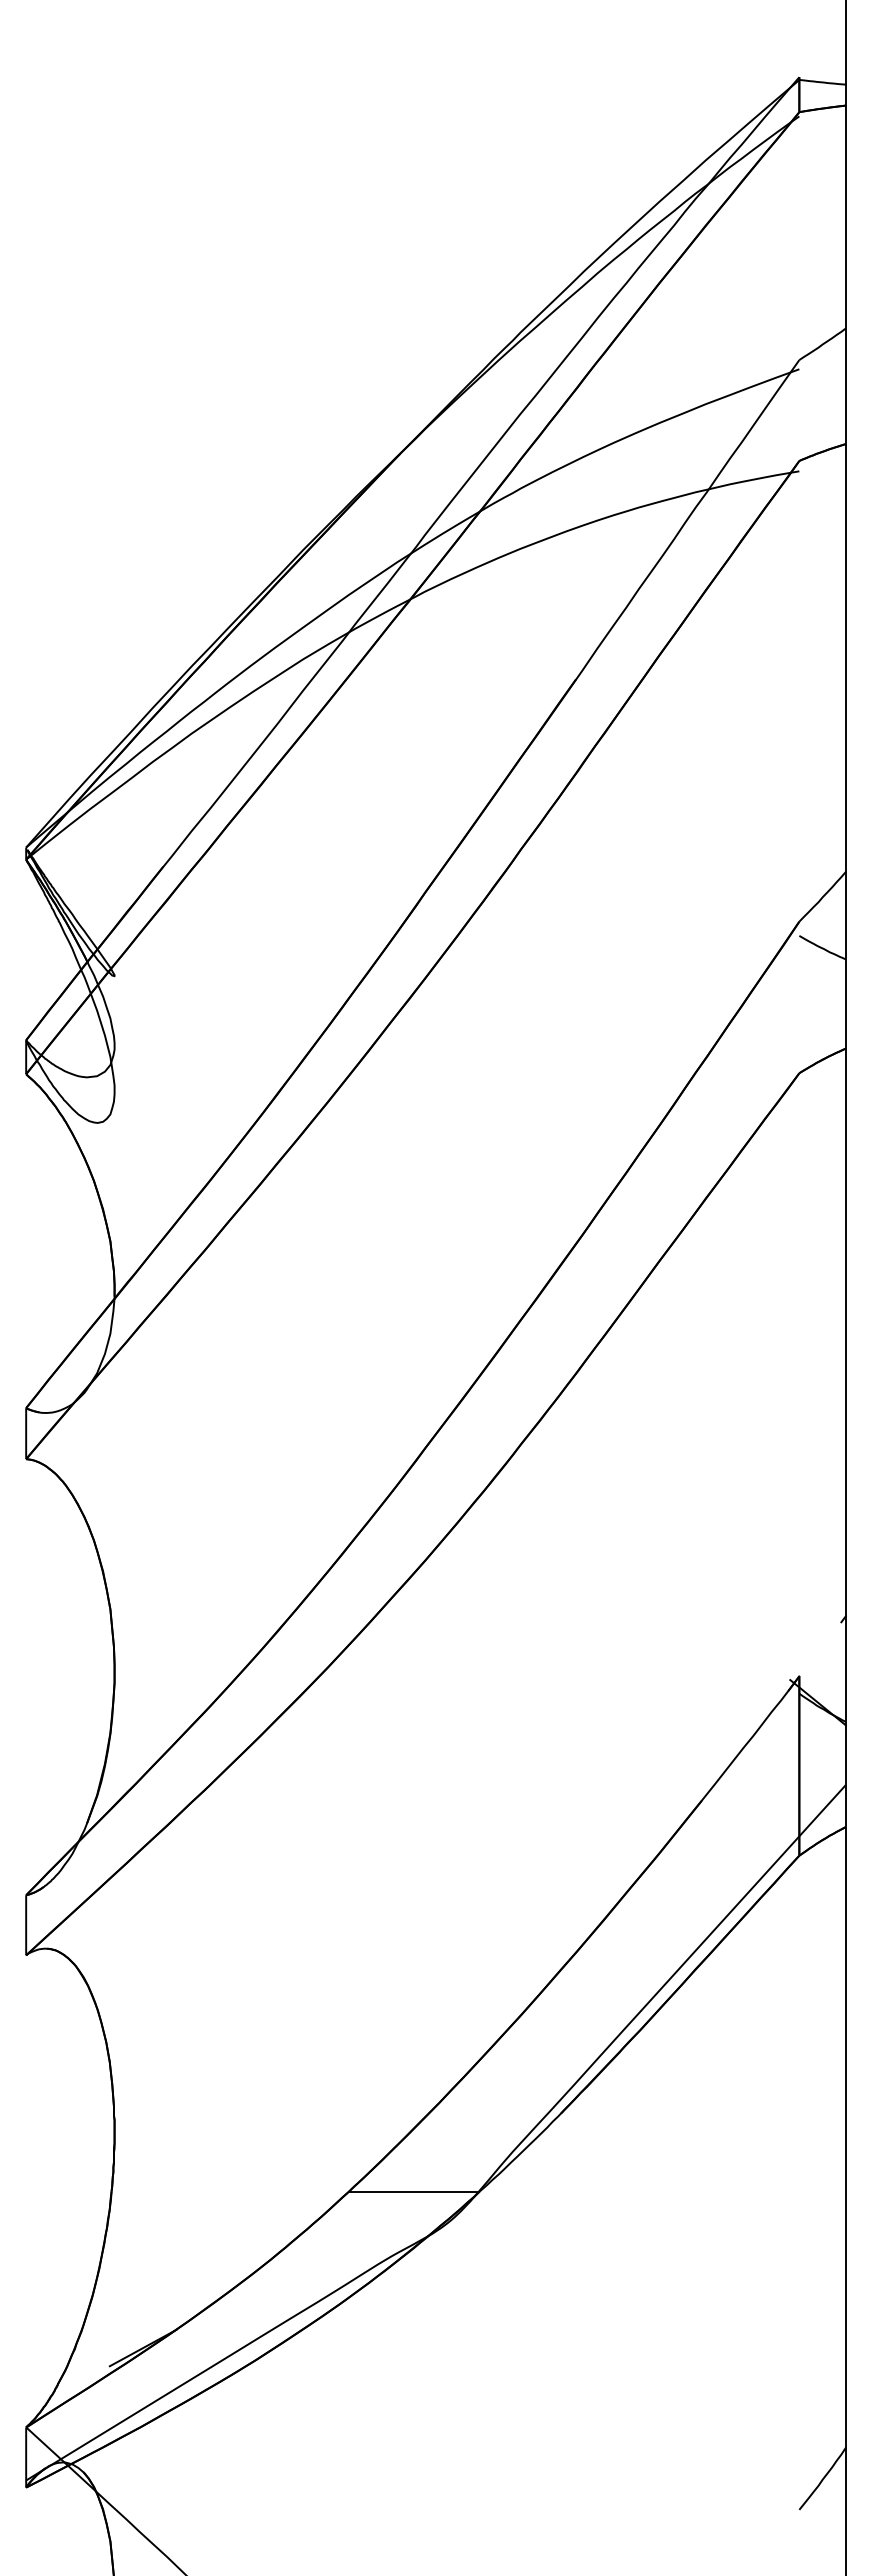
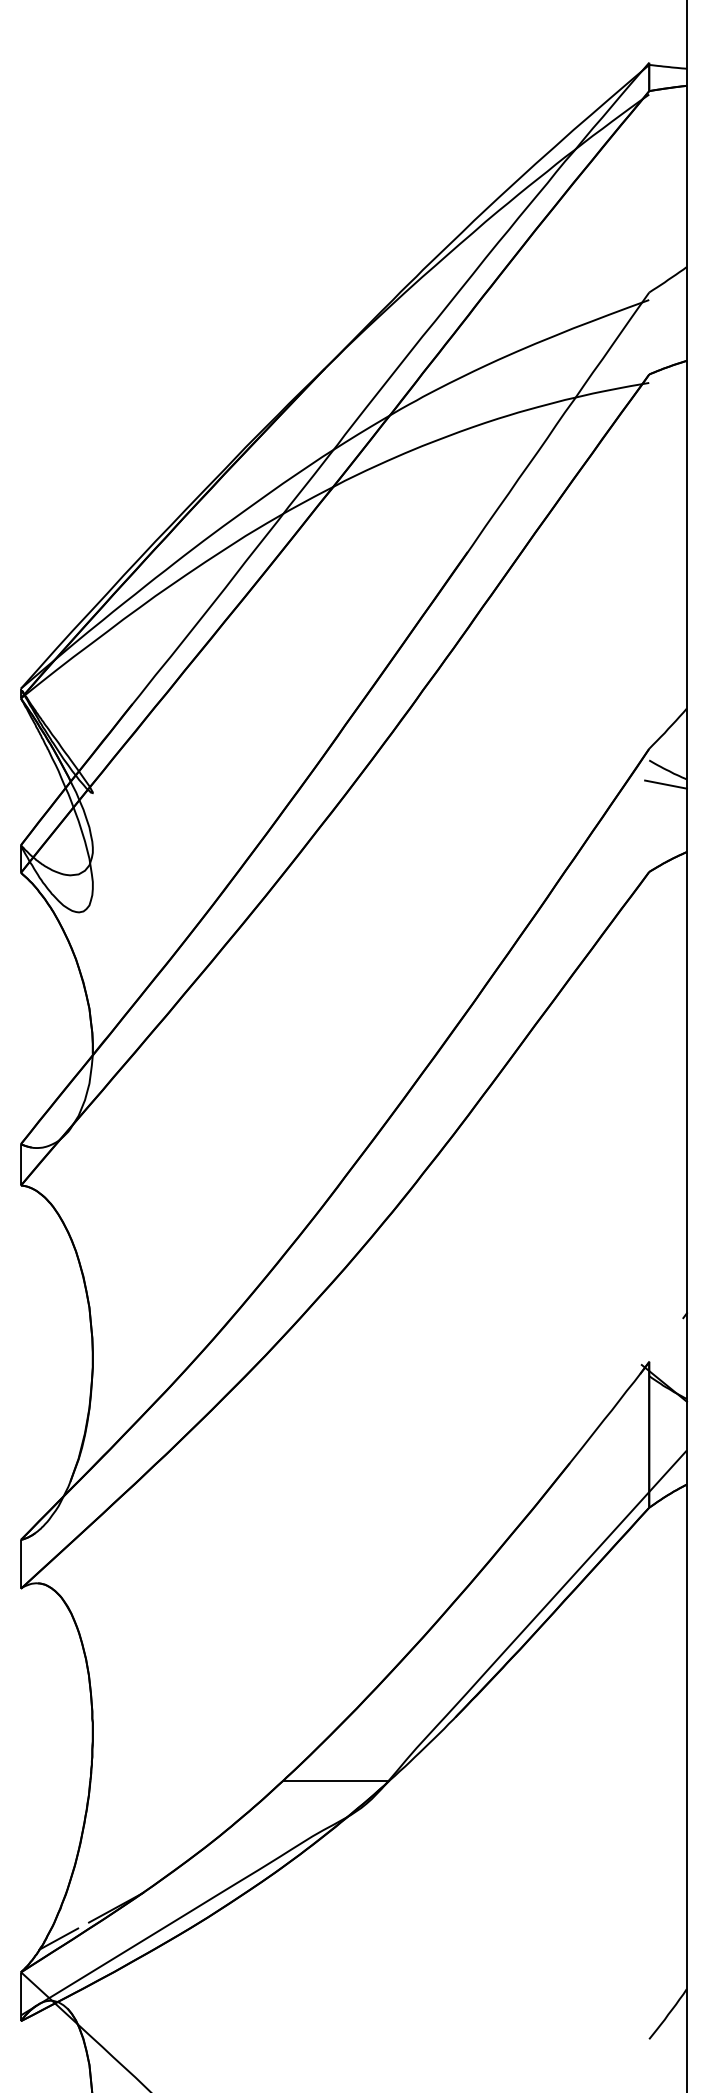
line: (819, 965) -> (665, 784), added
line: (72, 2386) -> (58, 1939), added

